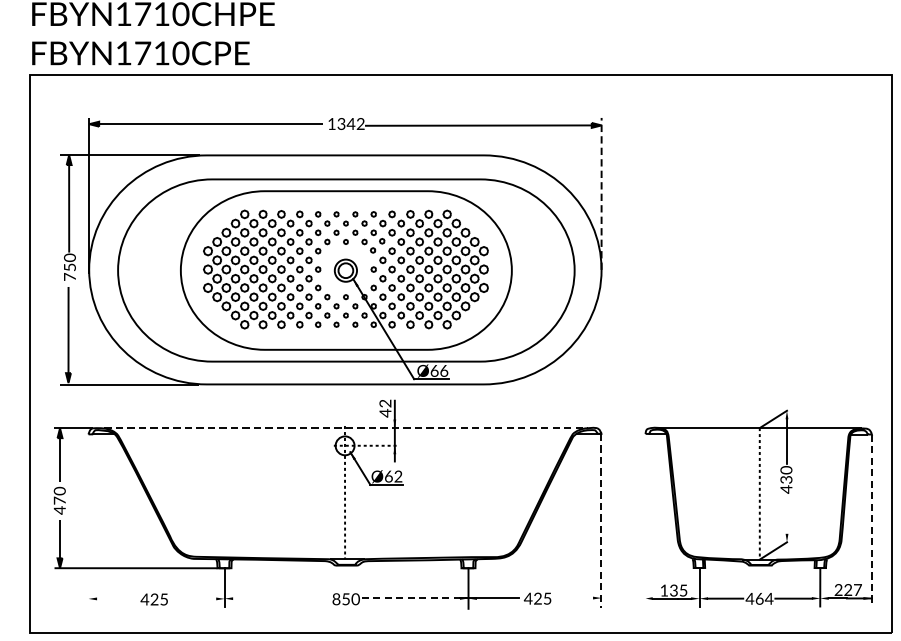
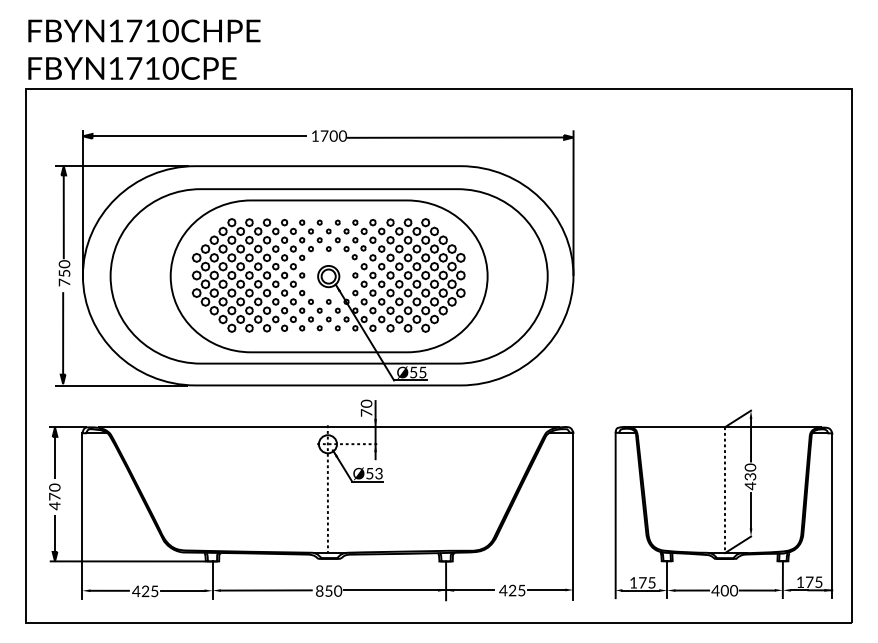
text: (350, 123) -> (333, 135), 1342 -> 1700
line: (601, 194) -> (573, 203), dashed -> solid
text: (439, 370) -> (418, 372), Ø66 -> Ø55
text: (385, 408) -> (366, 408), 42 -> 70
line: (346, 428) -> (329, 427), dashed -> solid
text: (393, 476) -> (374, 473), Ø62 -> Ø53
line: (787, 515) -> (751, 510), added
line: (88, 520) -> (82, 515), added
line: (645, 520) -> (615, 515), added
line: (601, 521) -> (573, 516), dashed -> solid
line: (872, 521) -> (832, 516), dashed -> solid
text: (848, 589) -> (809, 581), 227 -> 175
text: (673, 590) -> (642, 582), 135 -> 175
line: (573, 597) -> (546, 589), added
line: (116, 598) -> (109, 590), added
line: (193, 598) -> (182, 590), added
line: (279, 598) -> (265, 590), added
line: (415, 598) -> (395, 590), dashed -> solid
text: (764, 598) -> (729, 590), 464 -> 400

